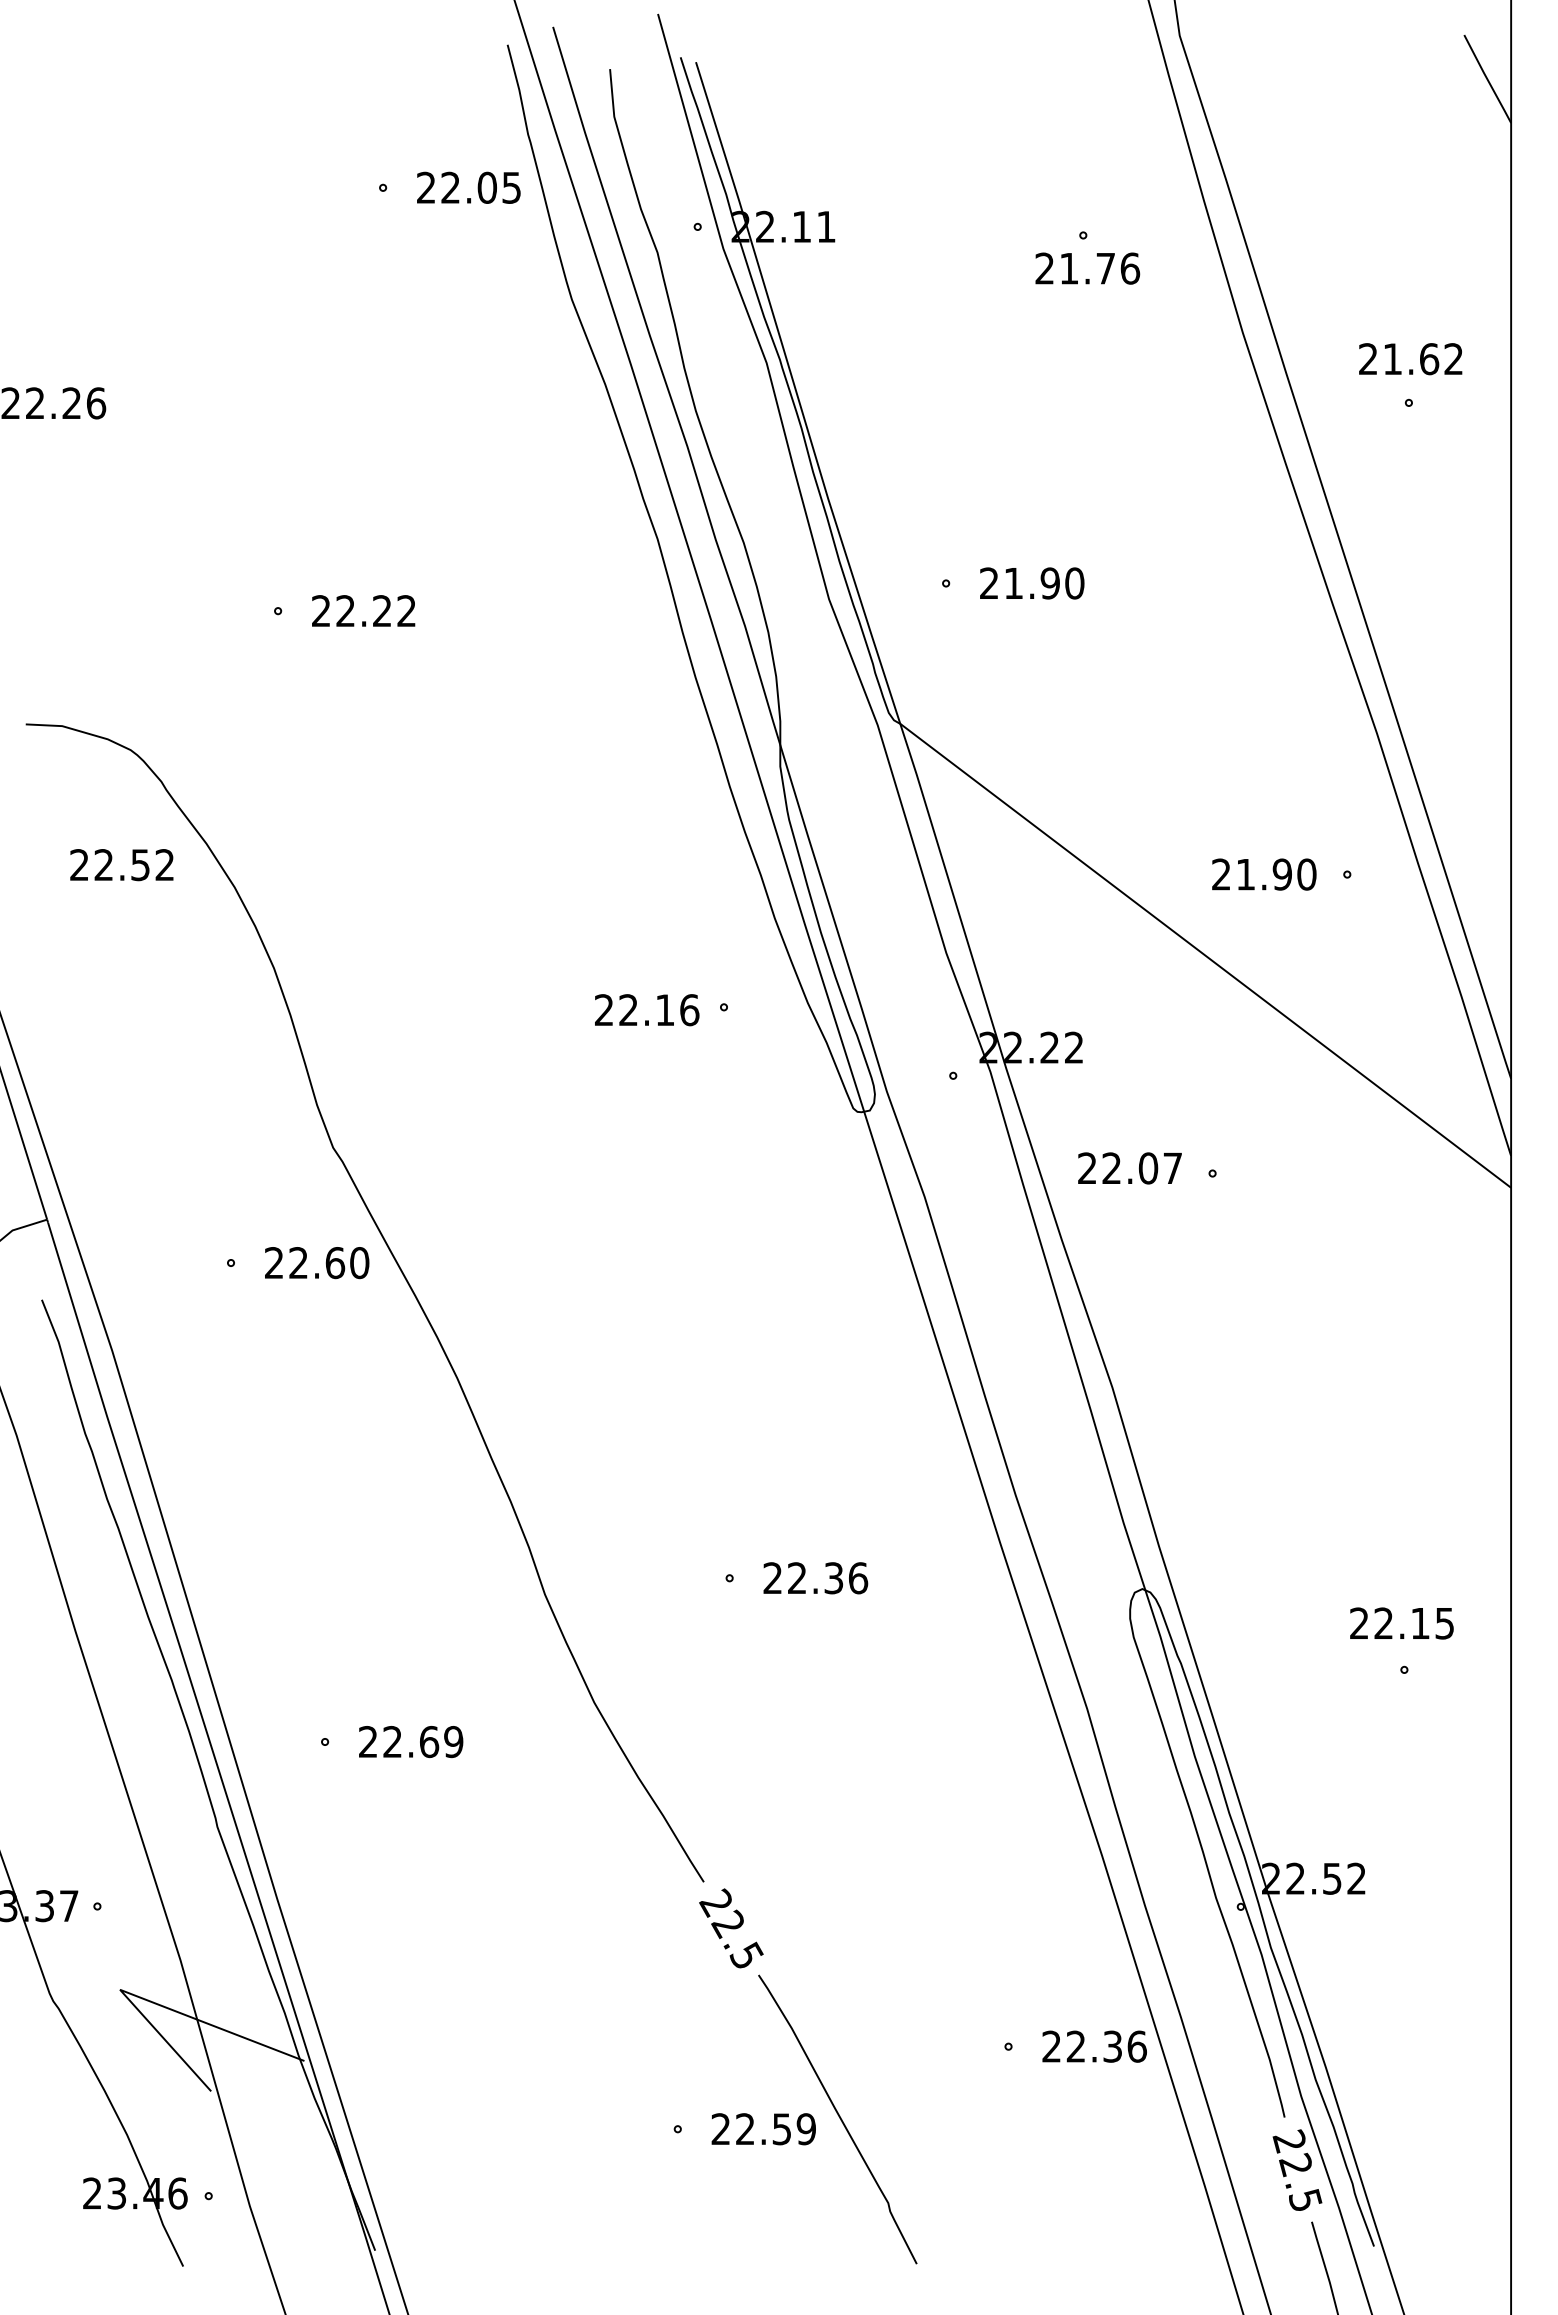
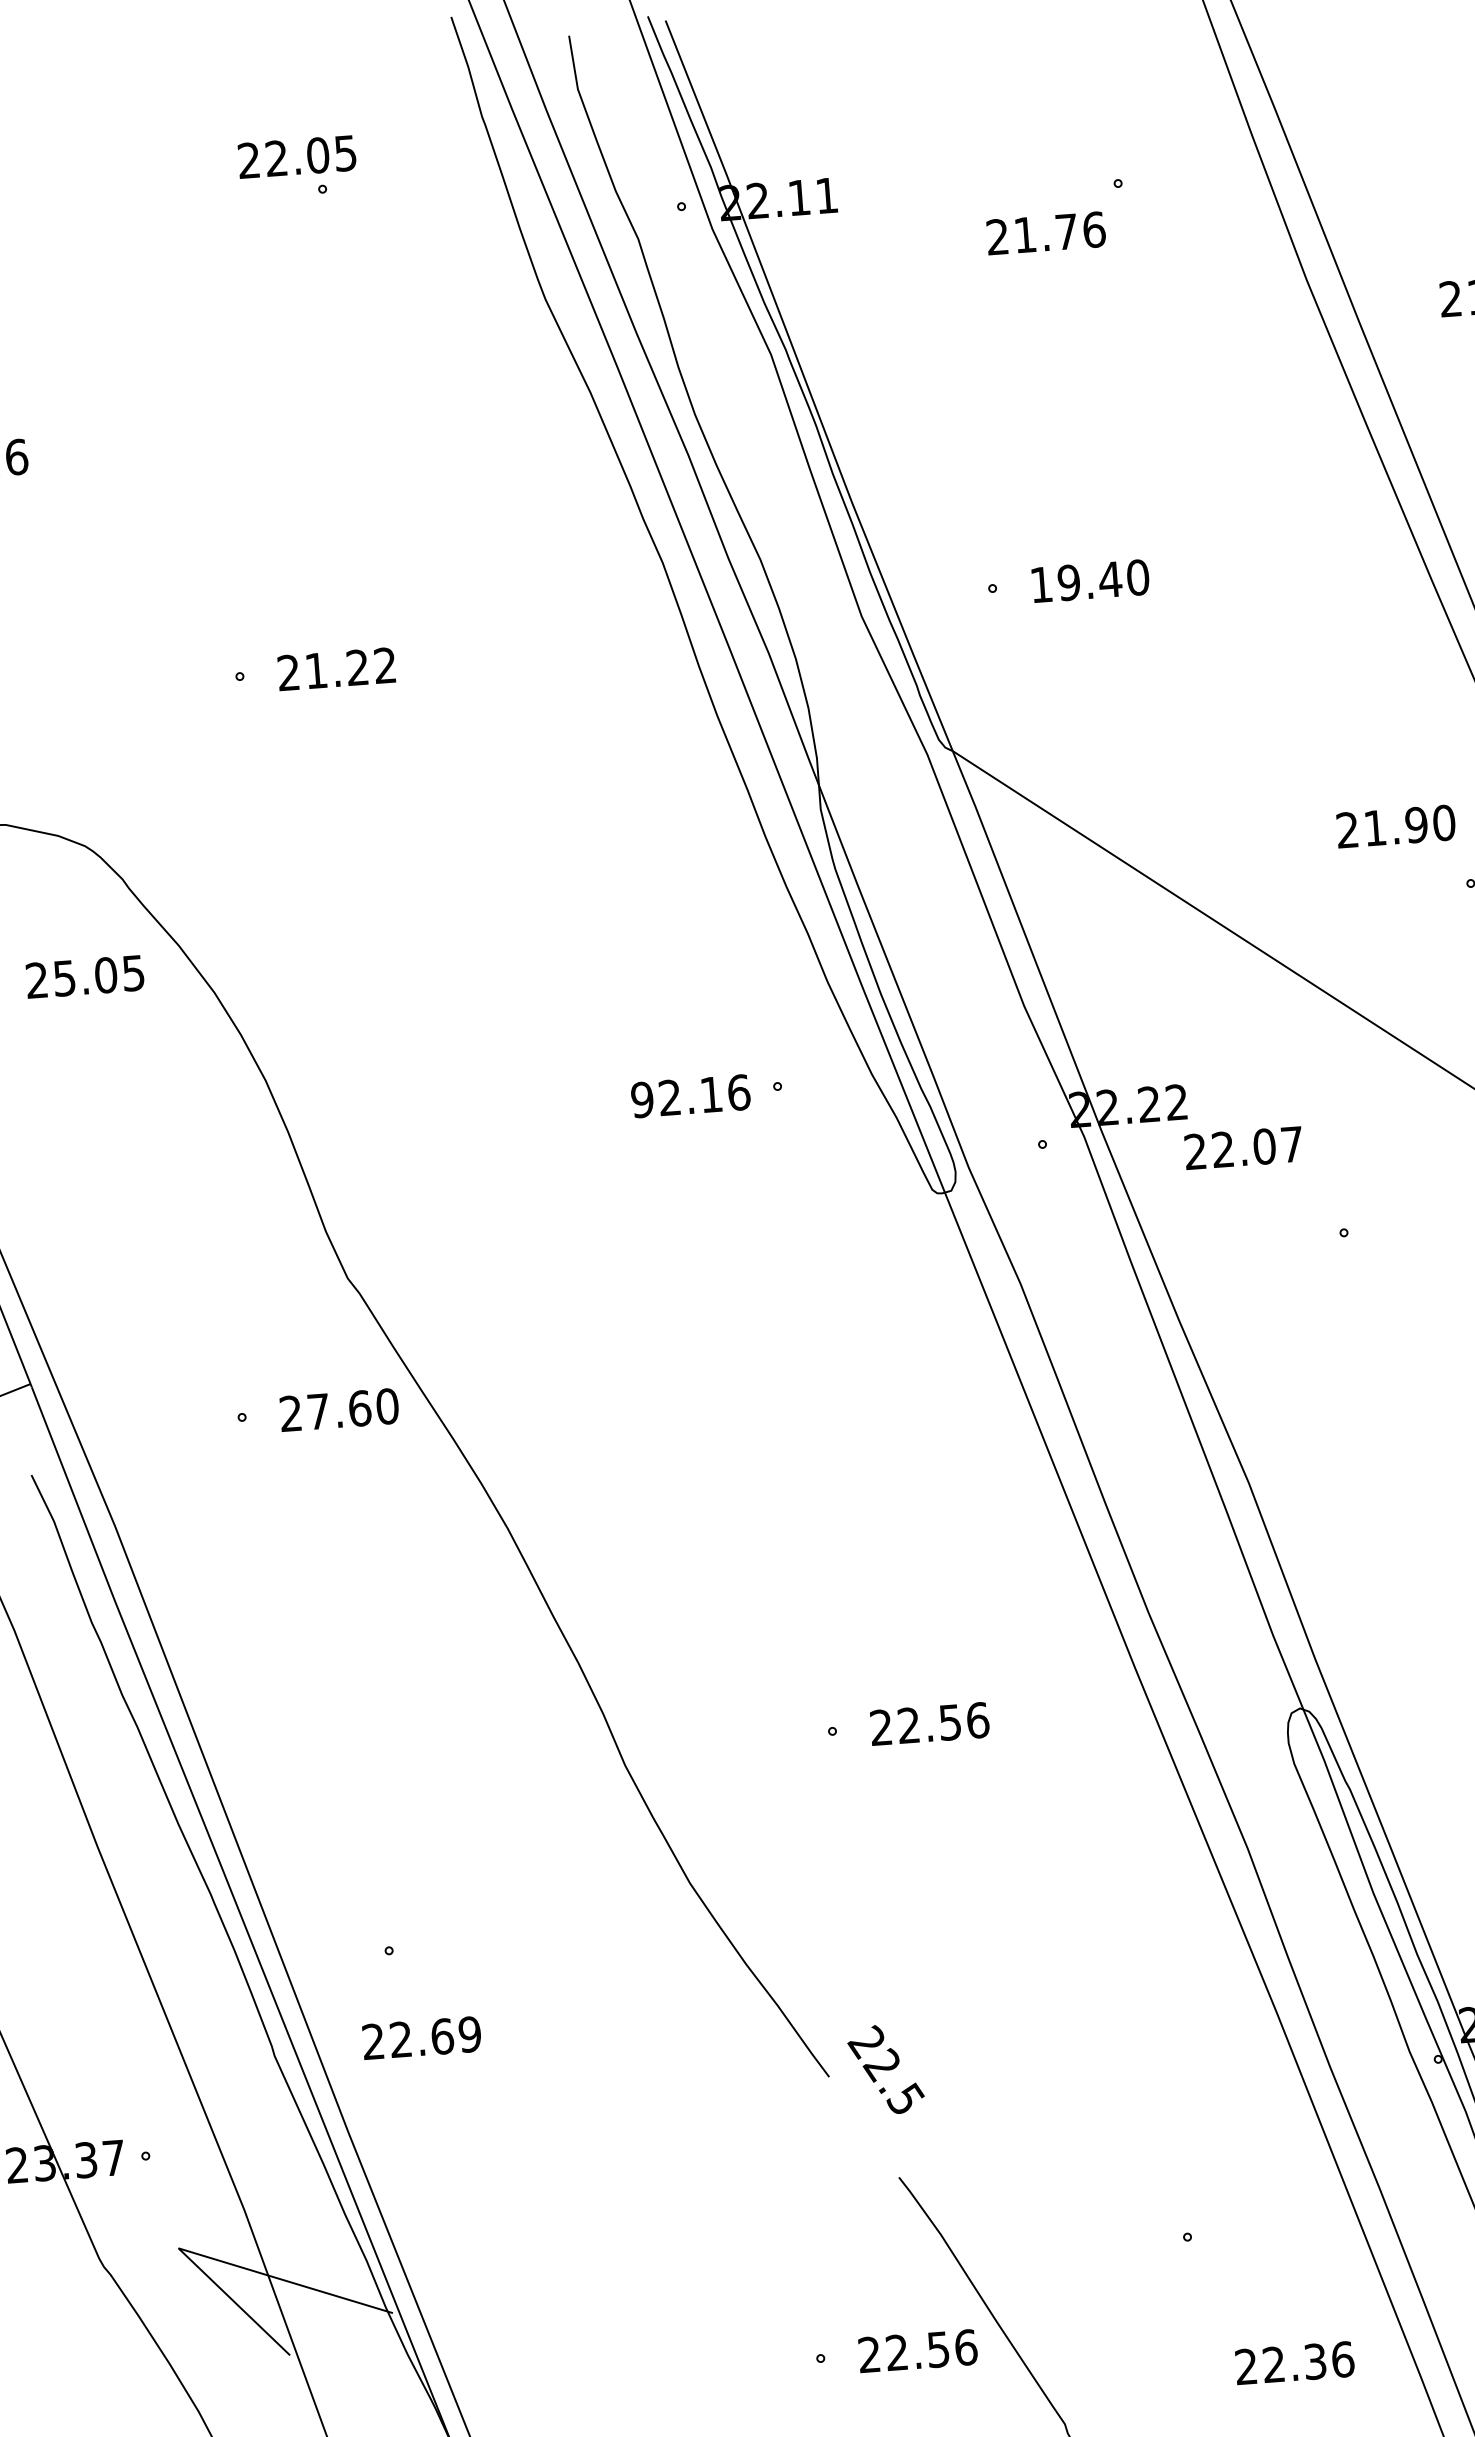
text: (468, 187) -> (296, 156), moved
text: (1087, 268) -> (1045, 233), moved
text: (1020, 583) -> (1076, 582), 21.90 -> 19.40
text: (345, 610) -> (316, 670), 22.22 -> 21.22
text: (133, 865) -> (98, 976), 22.52 -> 25.05
text: (1264, 874) -> (1396, 826), moved
text: (603, 1010) -> (641, 1100), 22.16 -> 92.16
text: (1129, 1168) -> (1243, 1148), moved
text: (298, 1262) -> (318, 1411), 22.60 -> 27.60
text: (834, 1577) -> (950, 1721), 22.36 -> 22.56
text: (411, 1742) -> (422, 2038), moved
text: (731, 1928) -> (886, 2069), moved
text: (1094, 2046) -> (1294, 2362), moved
text: (806, 2129) -> (966, 2347), 22.59 -> 22.56

